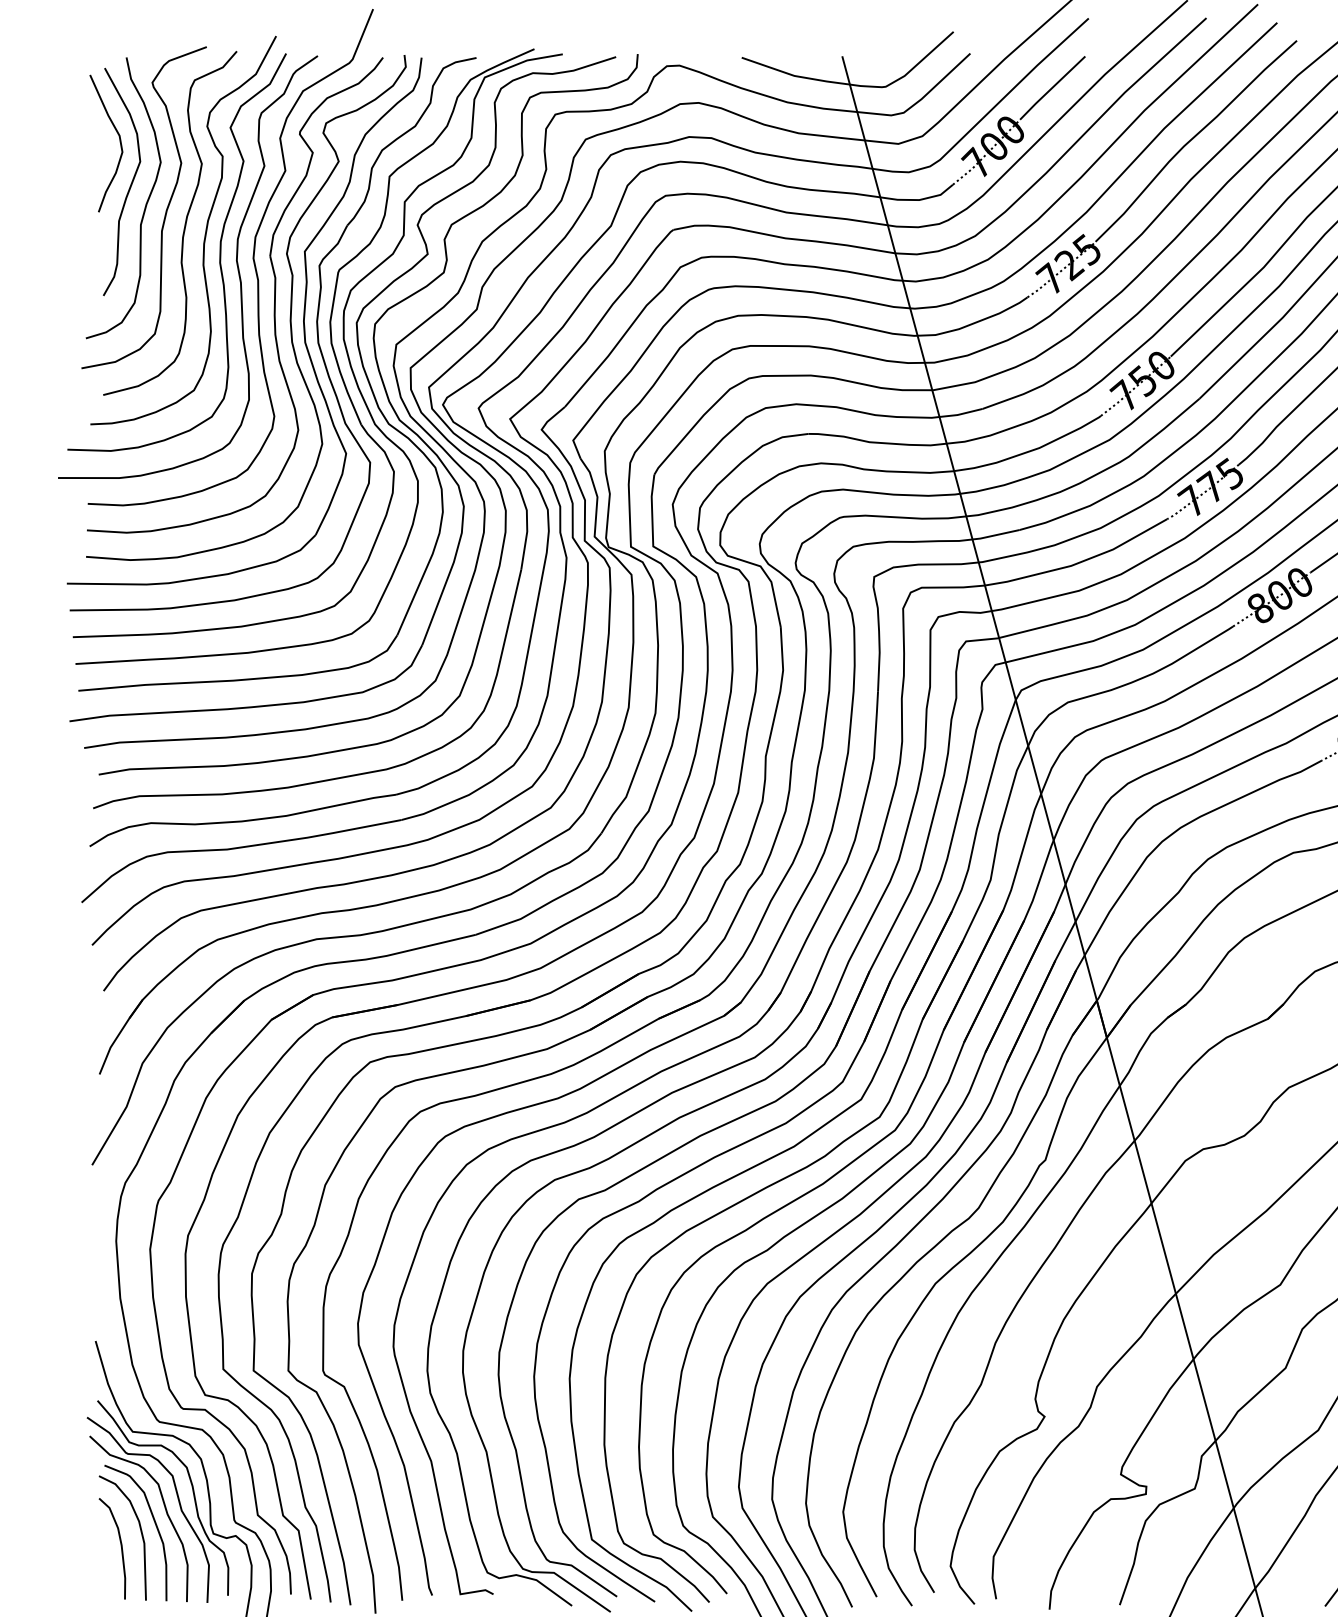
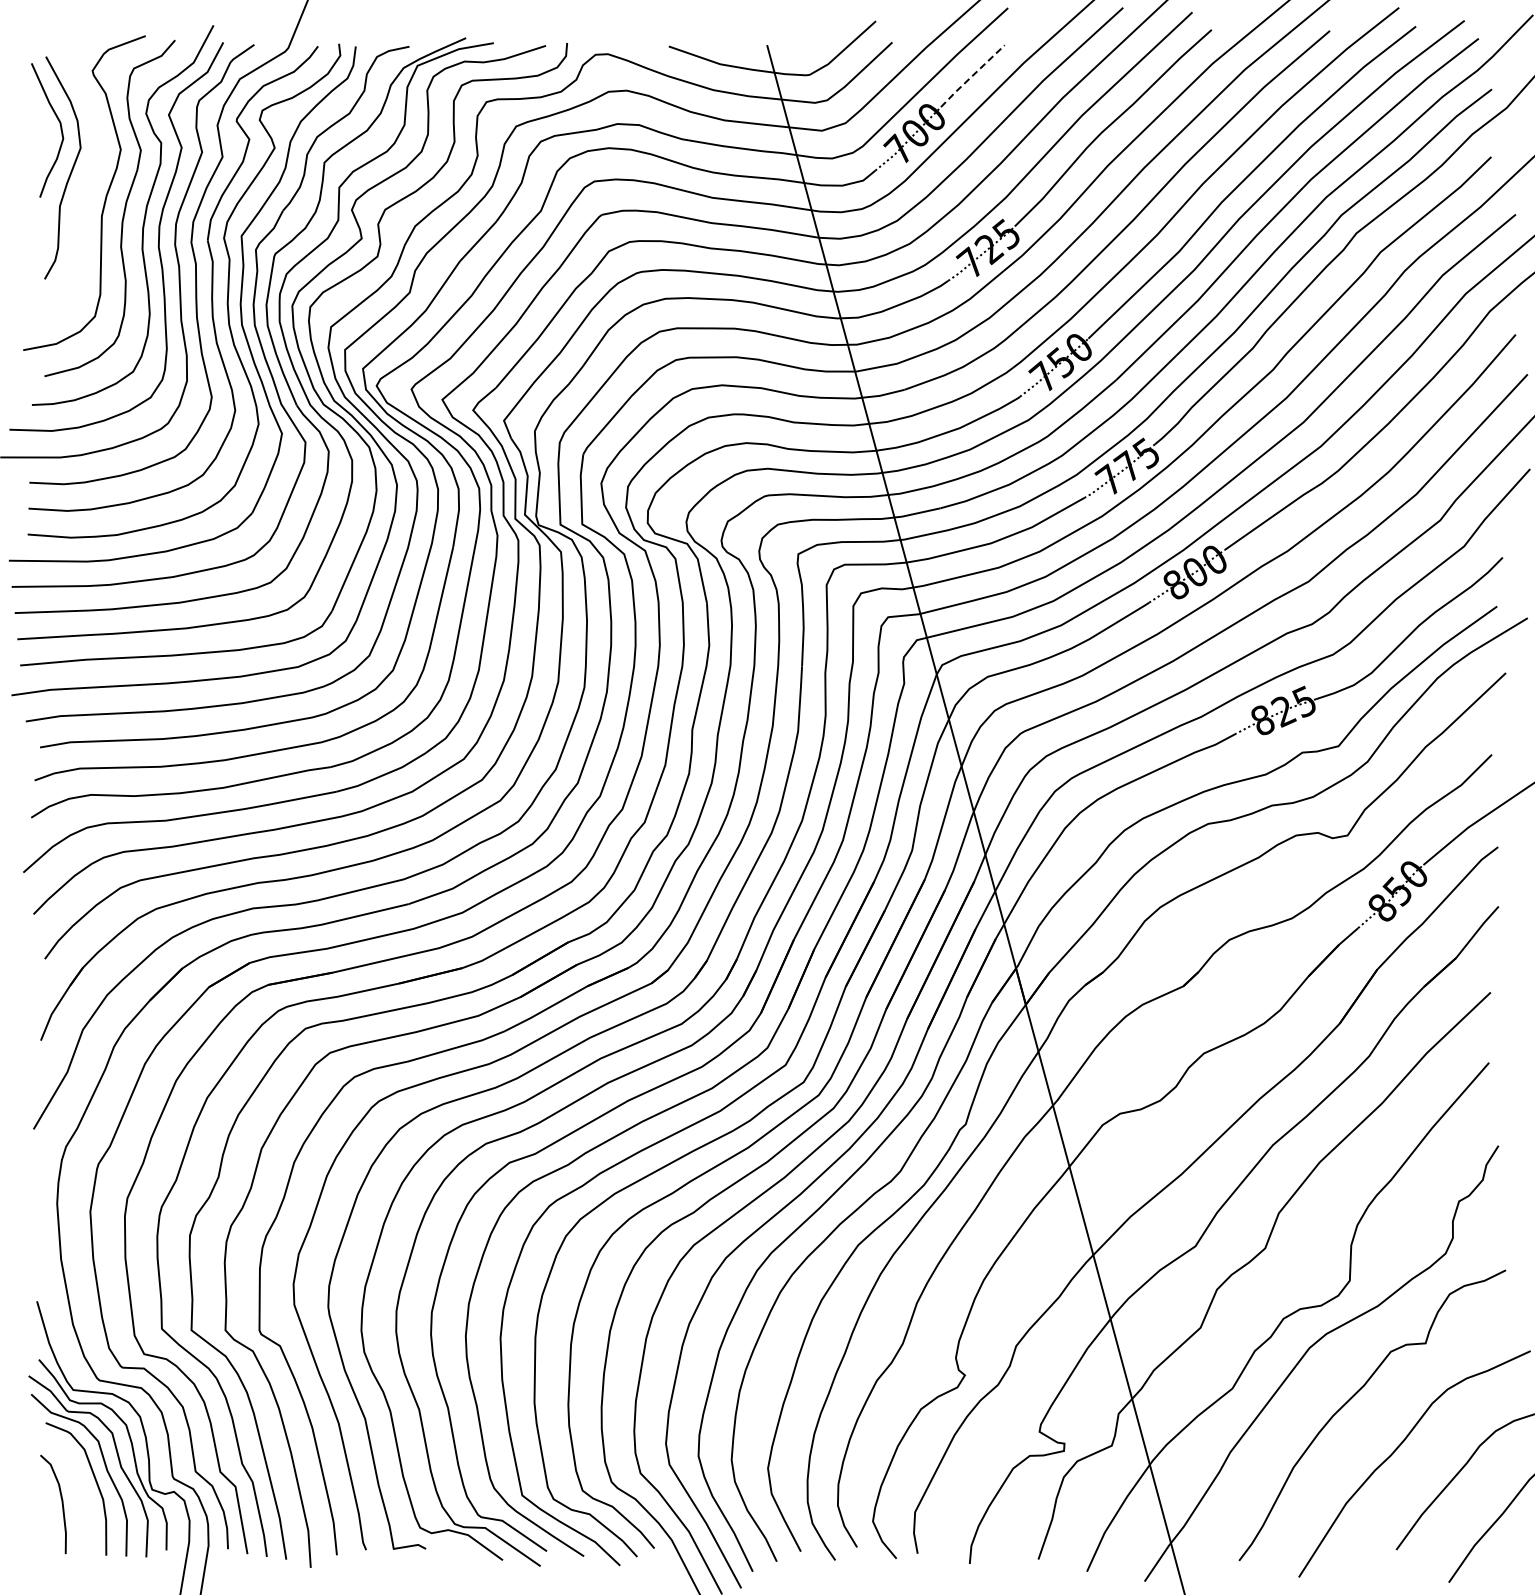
line: (1051, 88) -> (971, 76), solid -> dashed
curve: (145, 205) -> (85, 190), removed
curve: (141, 1534) -> (81, 1490), removed

